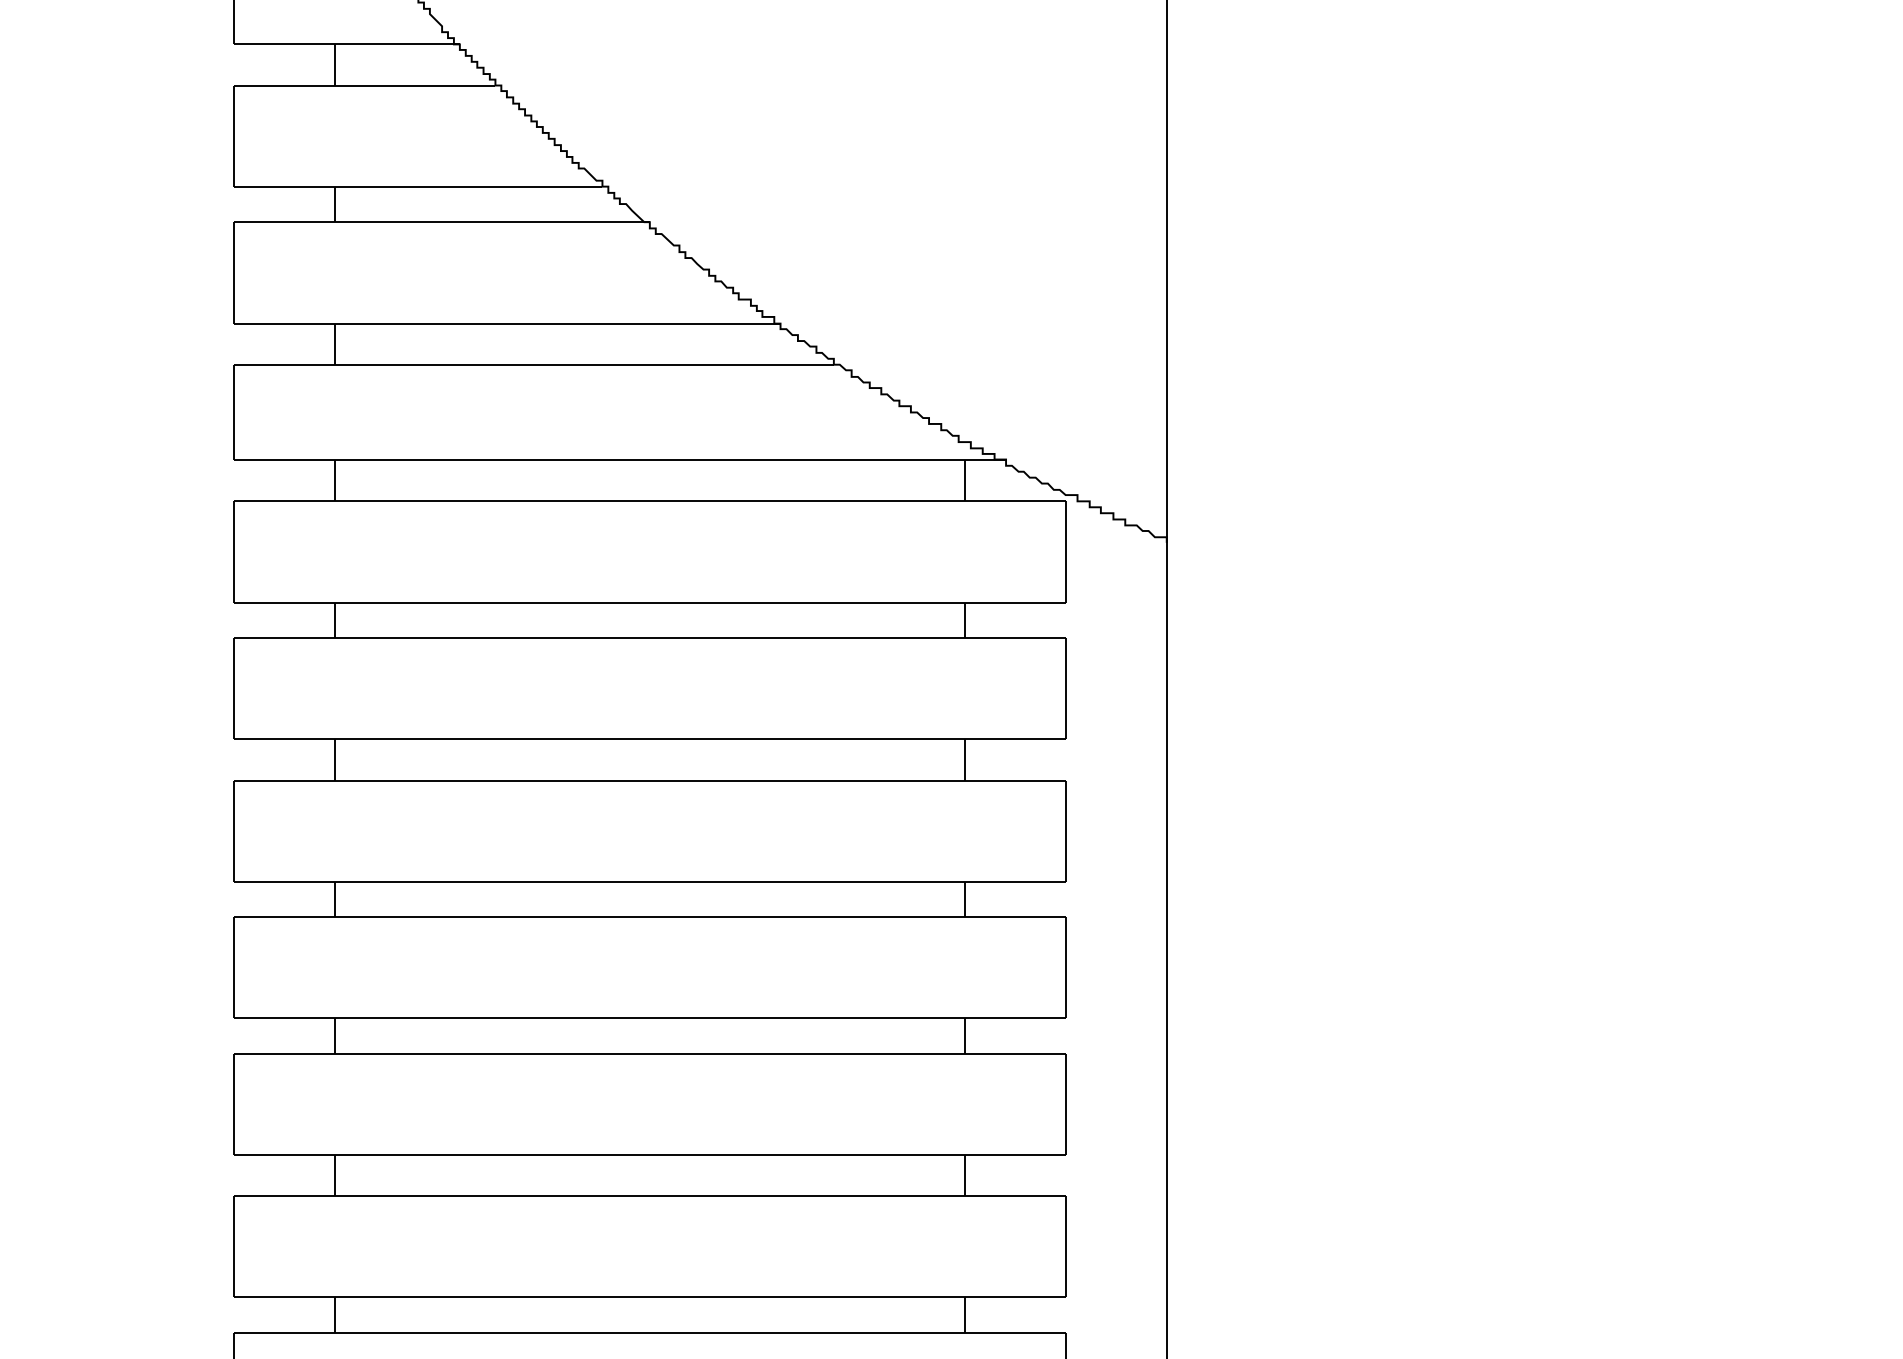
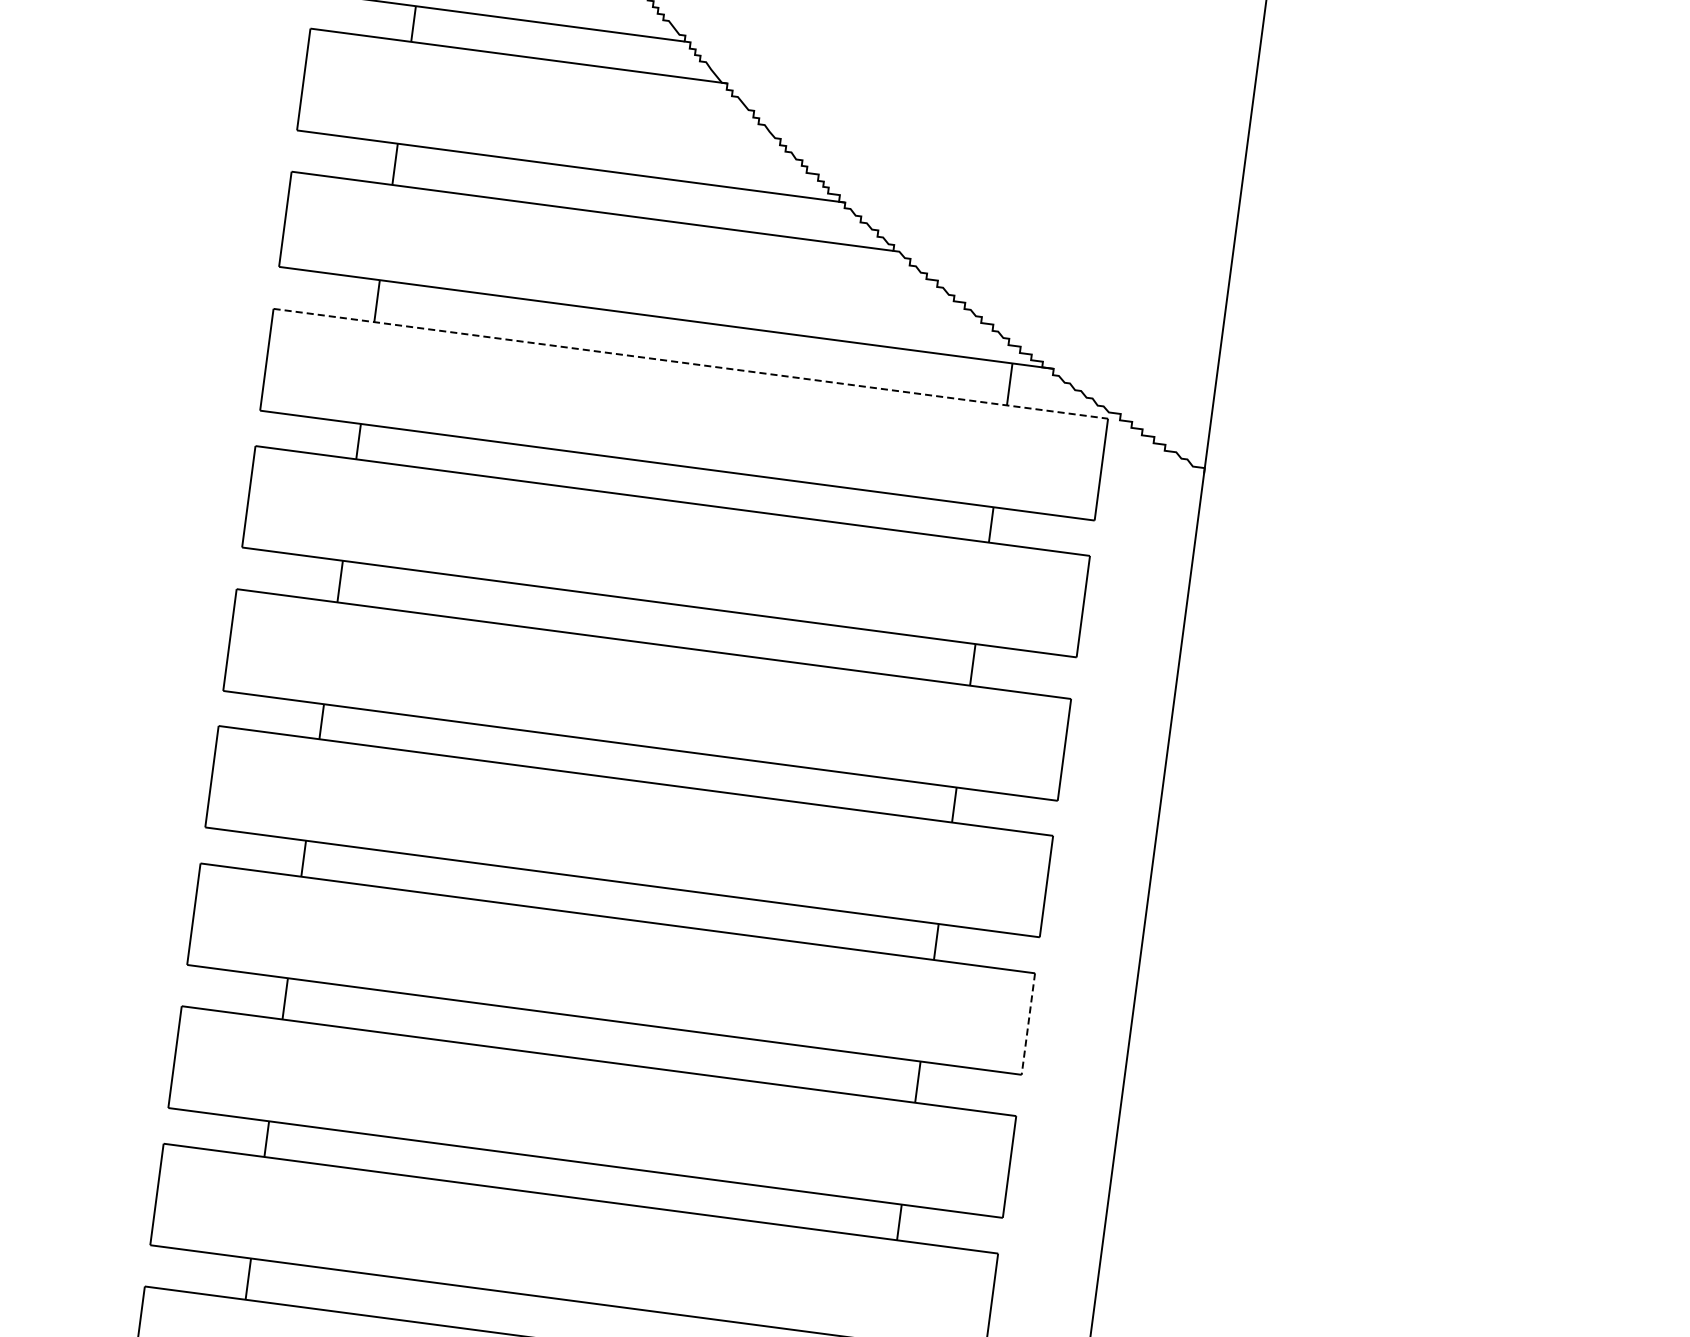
line: (650, 501) -> (691, 364), solid -> dashed
line: (1065, 1104) -> (1028, 1024), solid -> dashed

